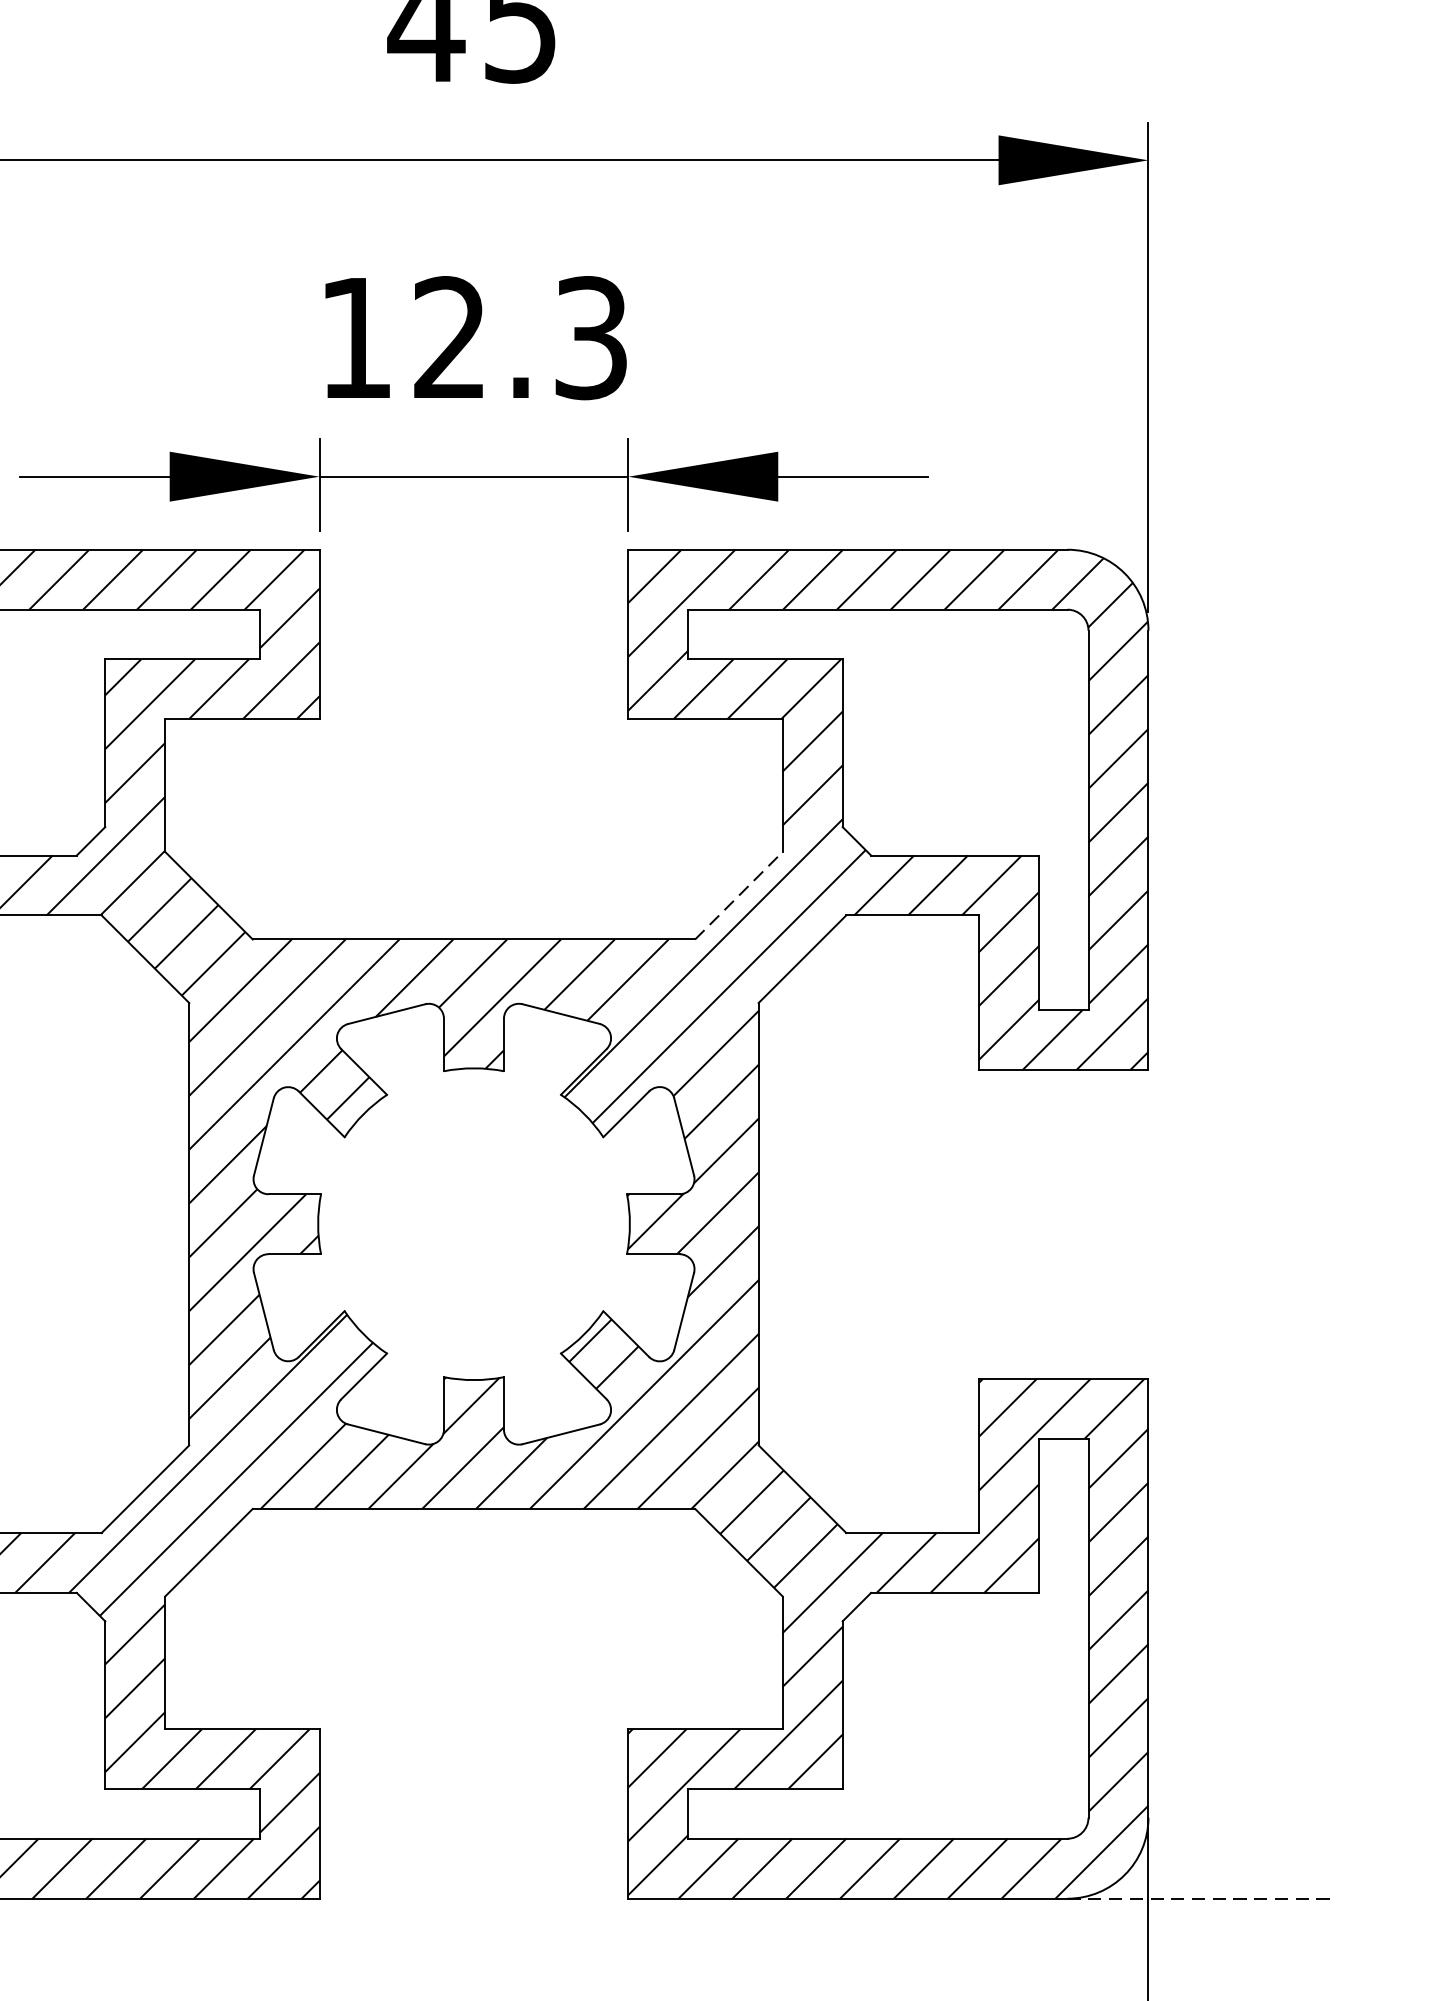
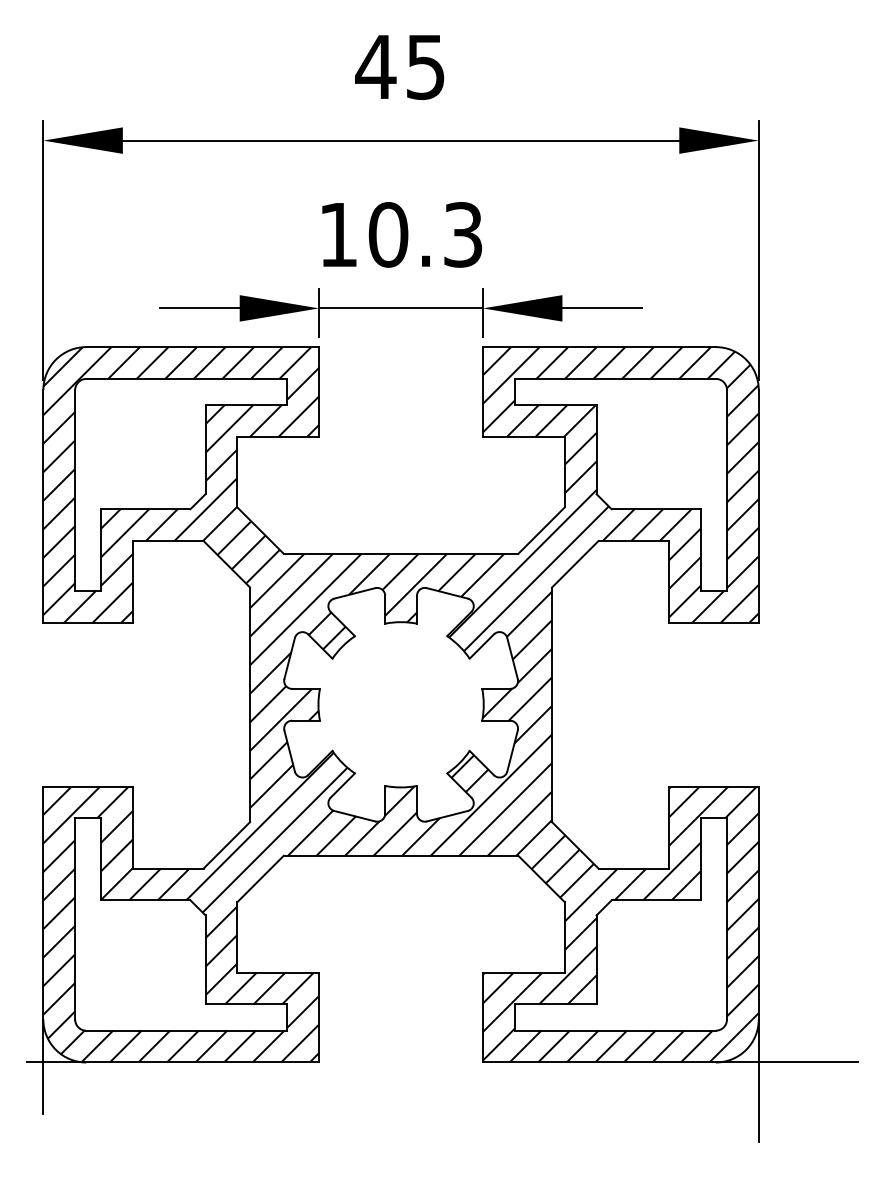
text: (450, 337) -> (388, 234), 12.3 -> 10.3
line: (738, 895) -> (541, 530), dashed -> solid
line: (1202, 1898) -> (787, 1062), dashed -> solid

